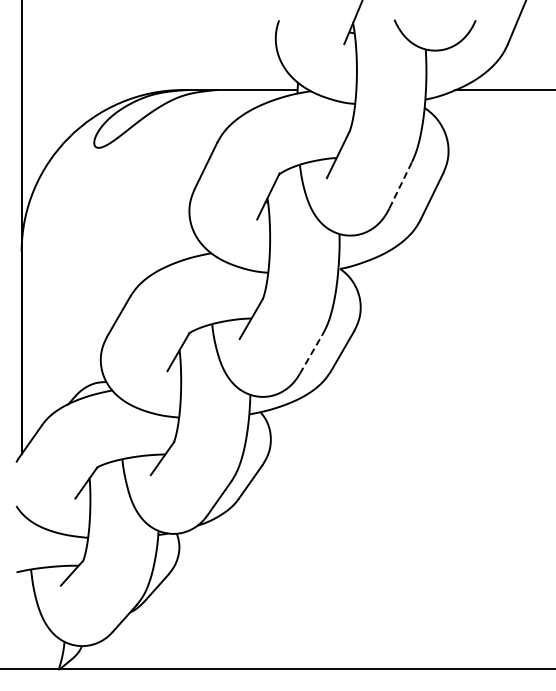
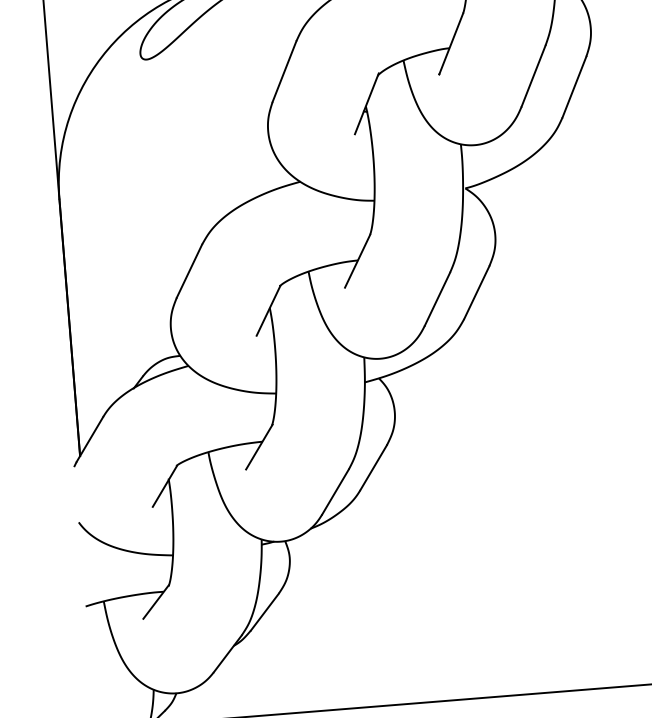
line: (400, 185) -> (533, 76), dashed -> solid
line: (311, 353) -> (437, 298), dashed -> solid

